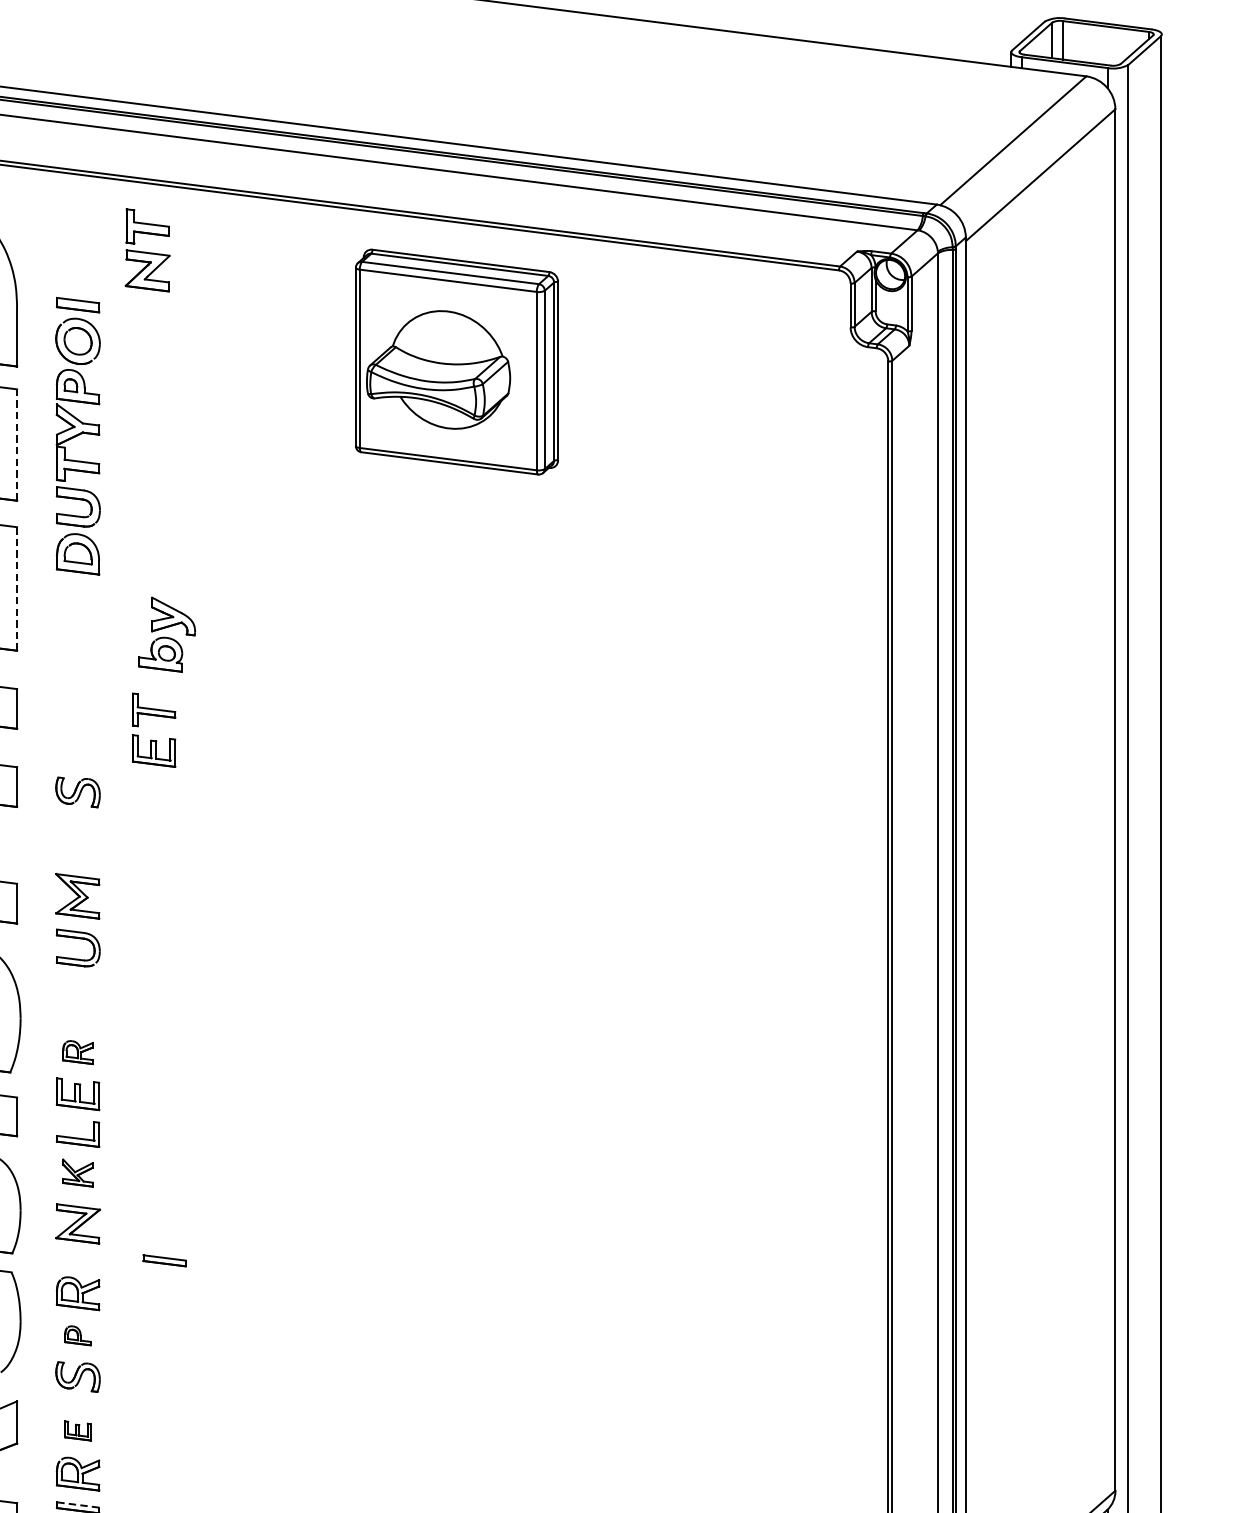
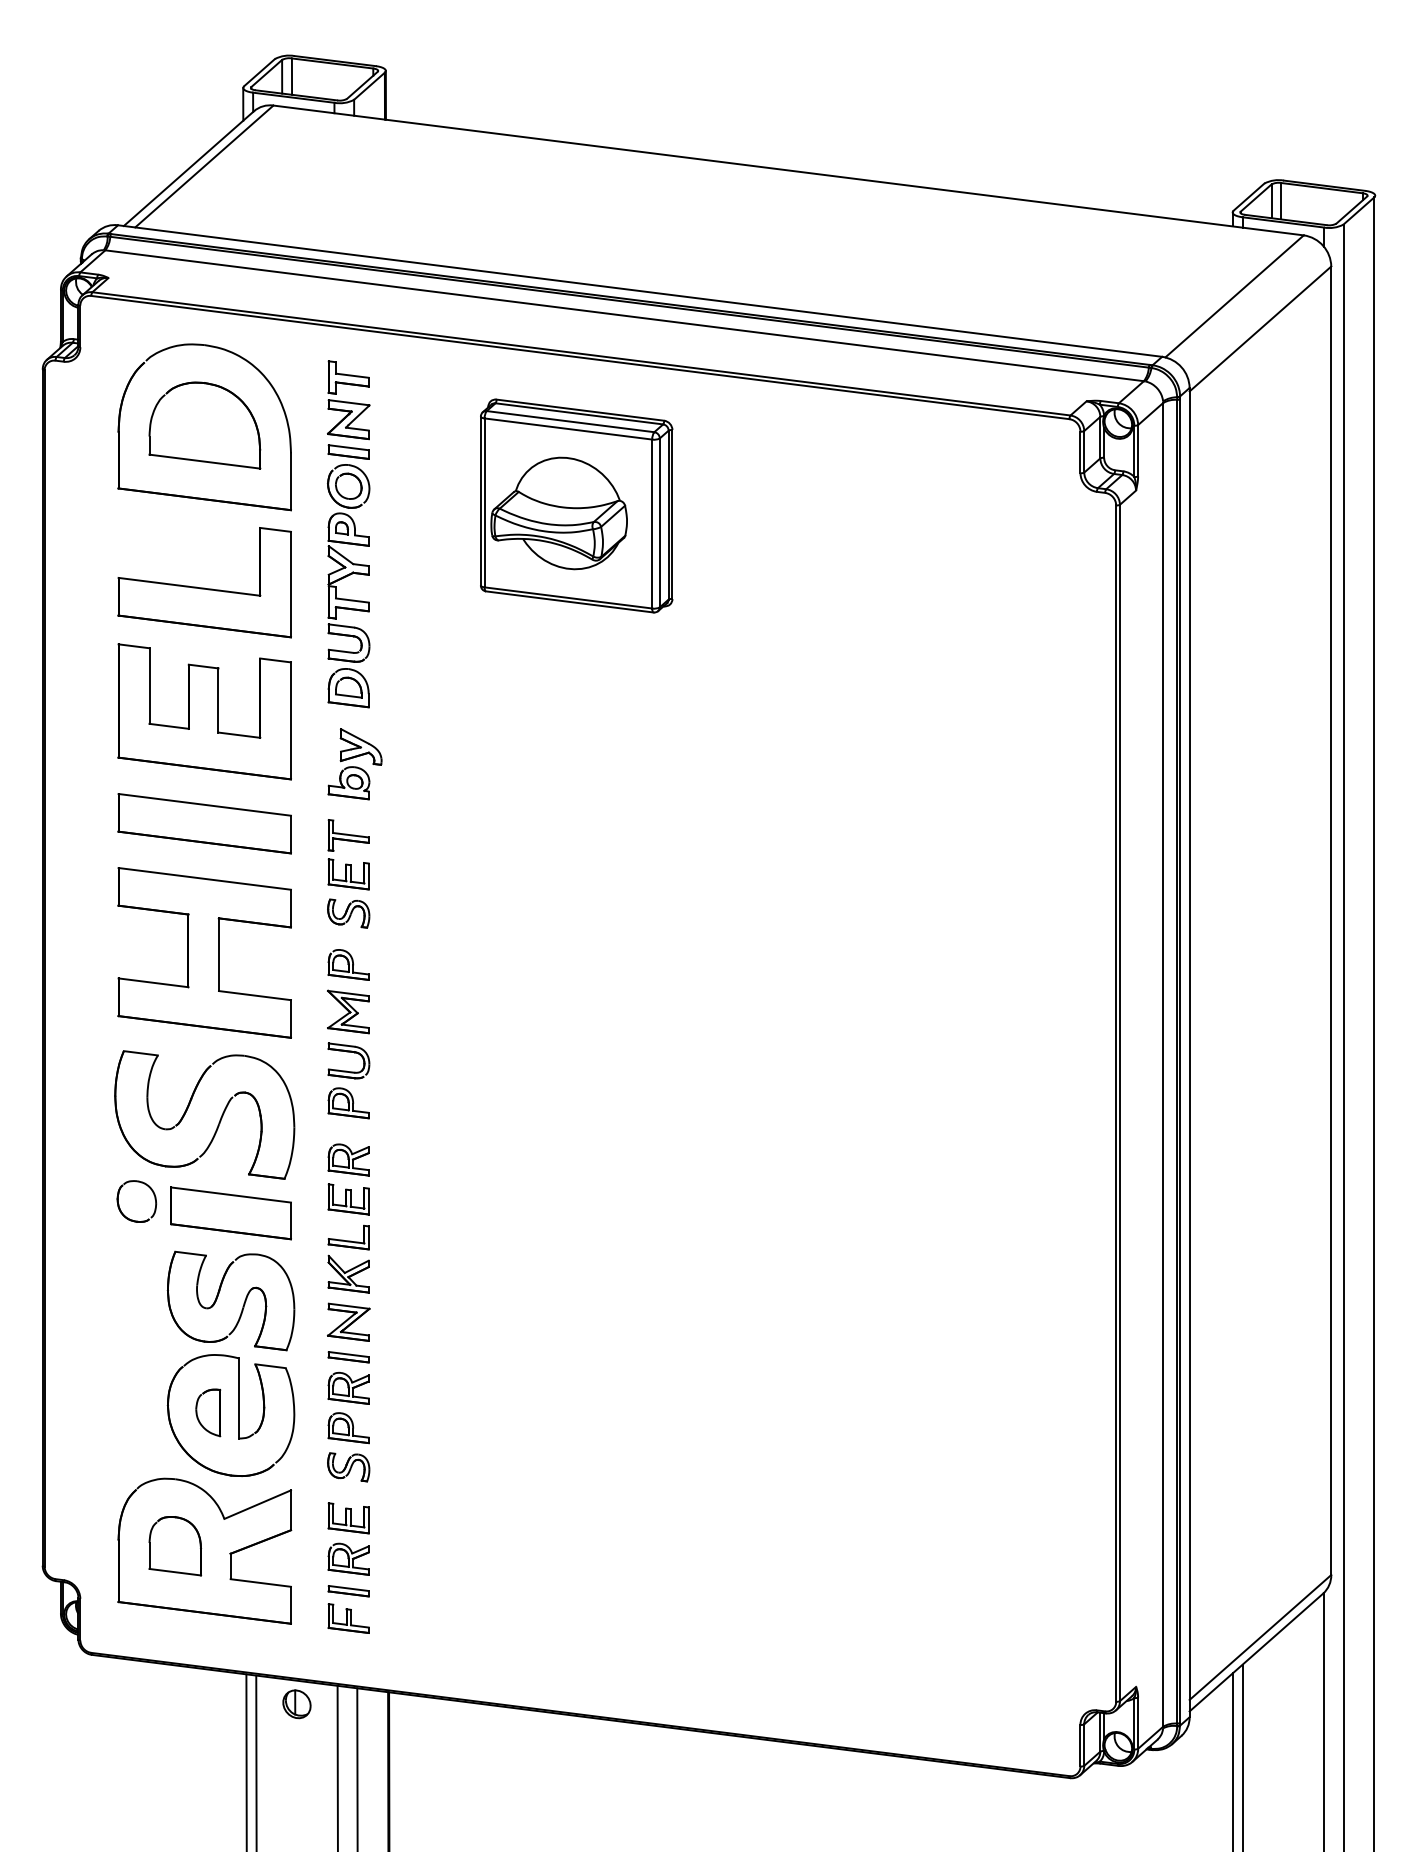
part: (147, 250) -> (348, 400), moved
part: (456, 361) -> (576, 505), moved
line: (17, 444) -> (291, 584), dashed -> solid
line: (17, 588) -> (291, 720), dashed -> solid
part: (166, 635) -> (354, 764), moved
part: (152, 739) -> (347, 863), moved
part: (77, 846) -> (348, 964), added
part: (77, 992) -> (348, 1103), added
part: (77, 1052) -> (348, 1159), size x1.43
part: (77, 1172) -> (348, 1273), size x1.43
part: (164, 1261) -> (348, 1357), moved
part: (77, 1336) -> (348, 1428), size x1.67
part: (77, 1431) -> (348, 1518), size x1.67
line: (77, 1504) -> (348, 1588), dashed -> solid

